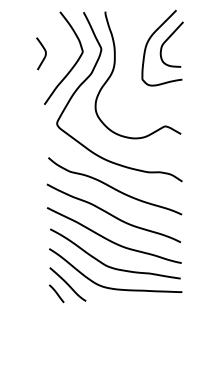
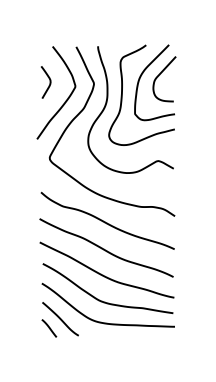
curve: (44, 53) -> (49, 82), moved
curve: (129, 59) -> (122, 94), added

